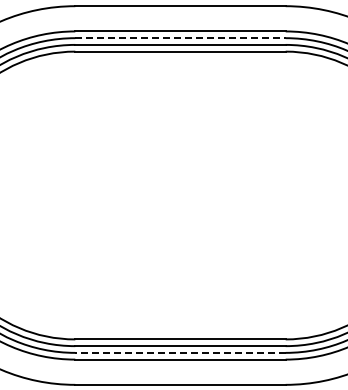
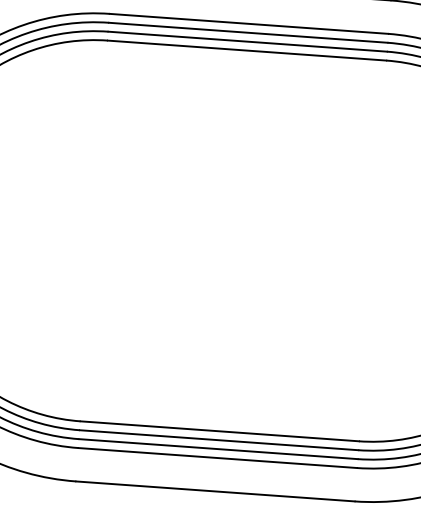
line: (181, 38) -> (249, 33), dashed -> solid
line: (180, 352) -> (218, 448), dashed -> solid

